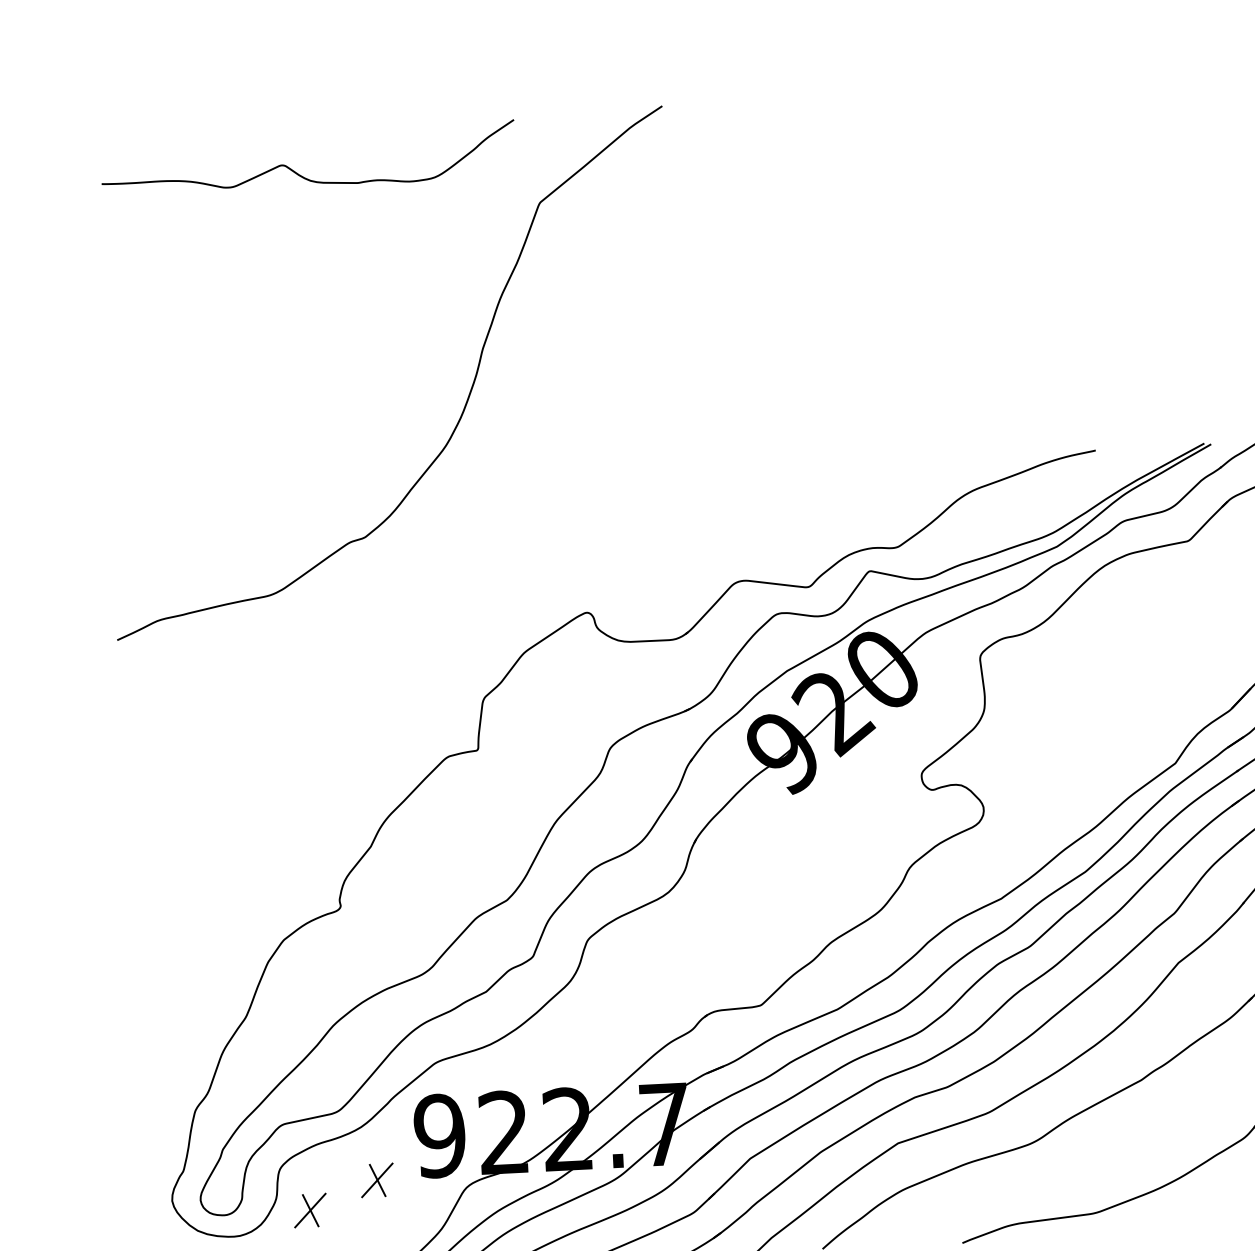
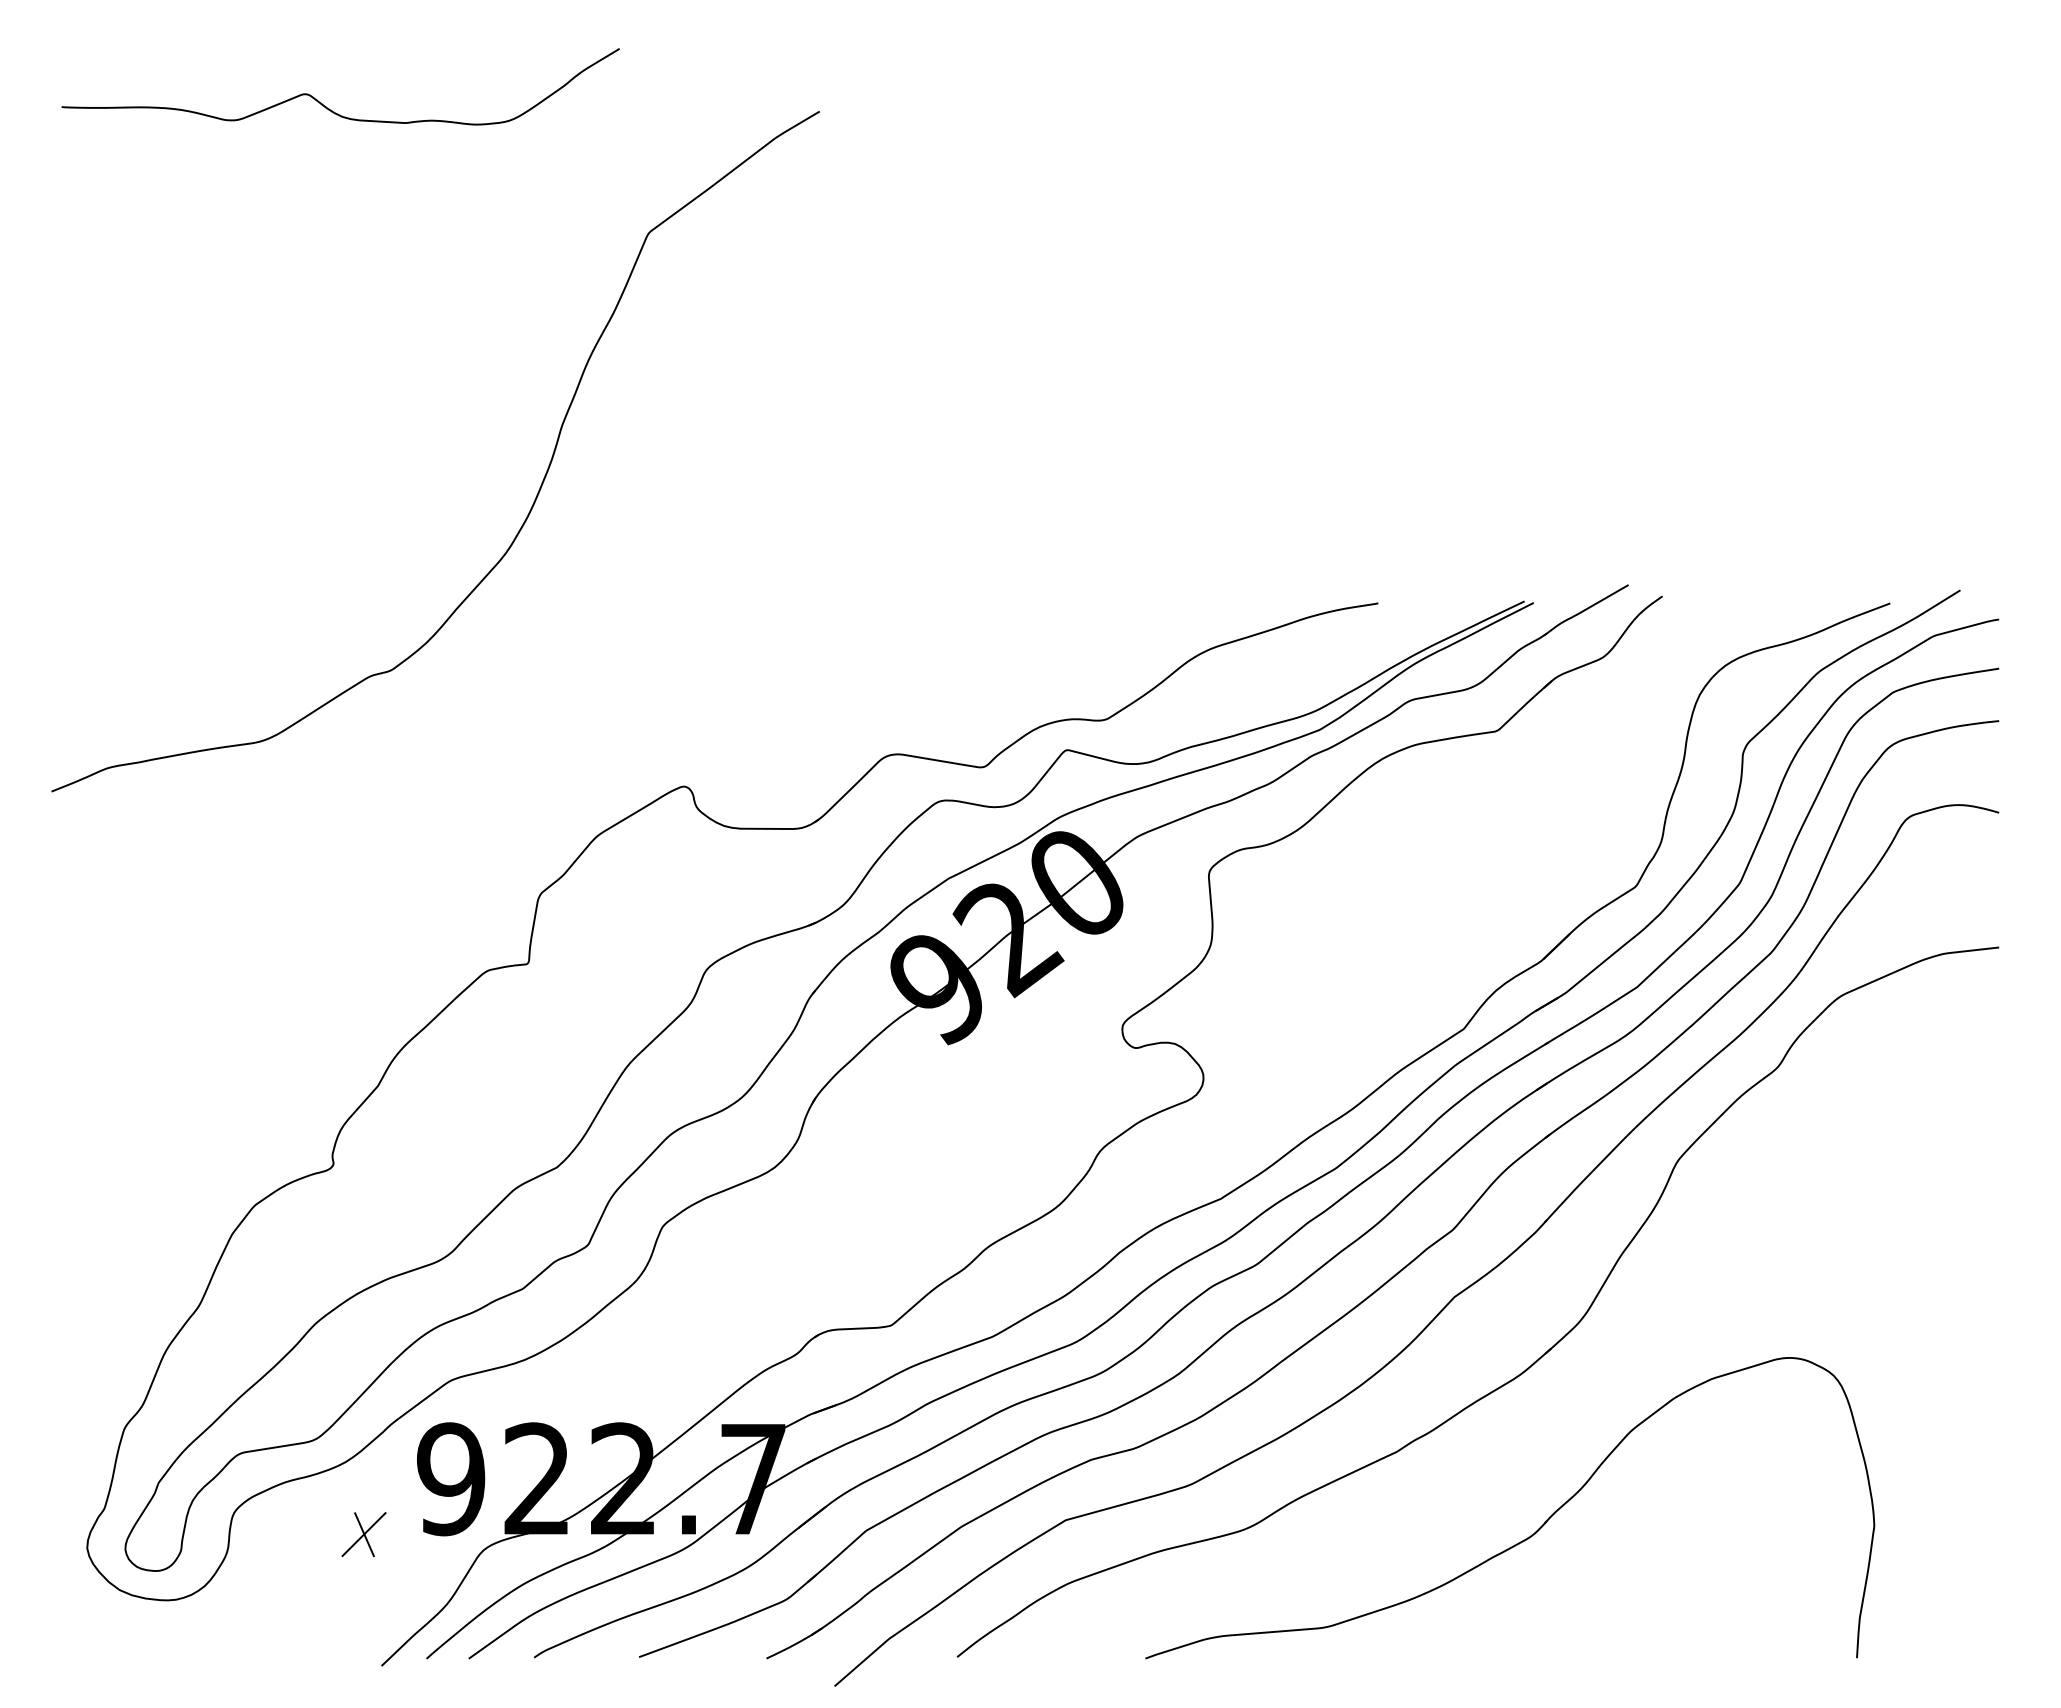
curve: (297, 173) -> (325, 105), moved
part: (309, 1210) -> (271, 1570), removed

